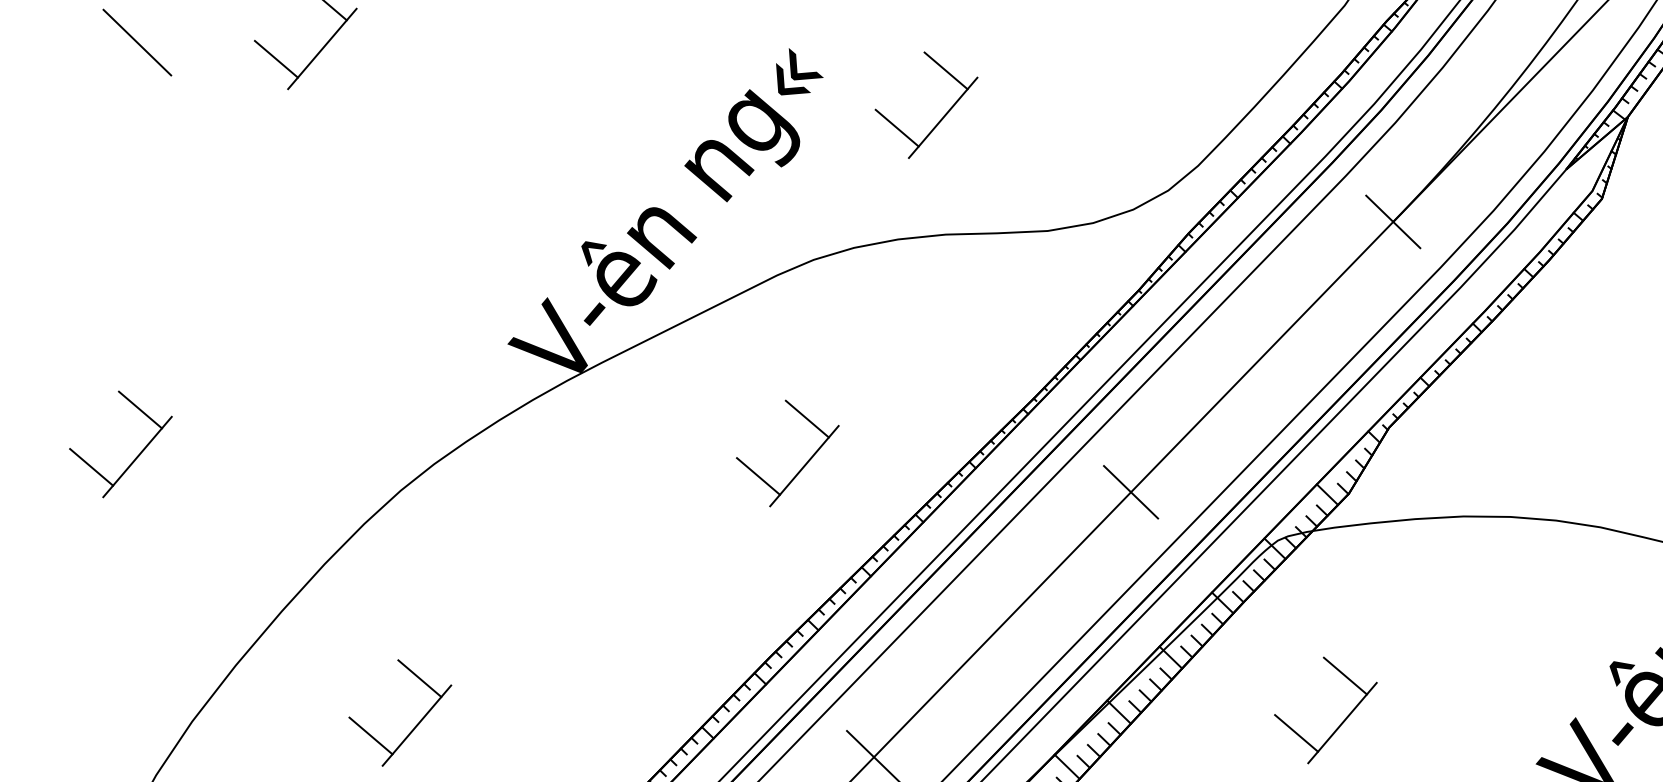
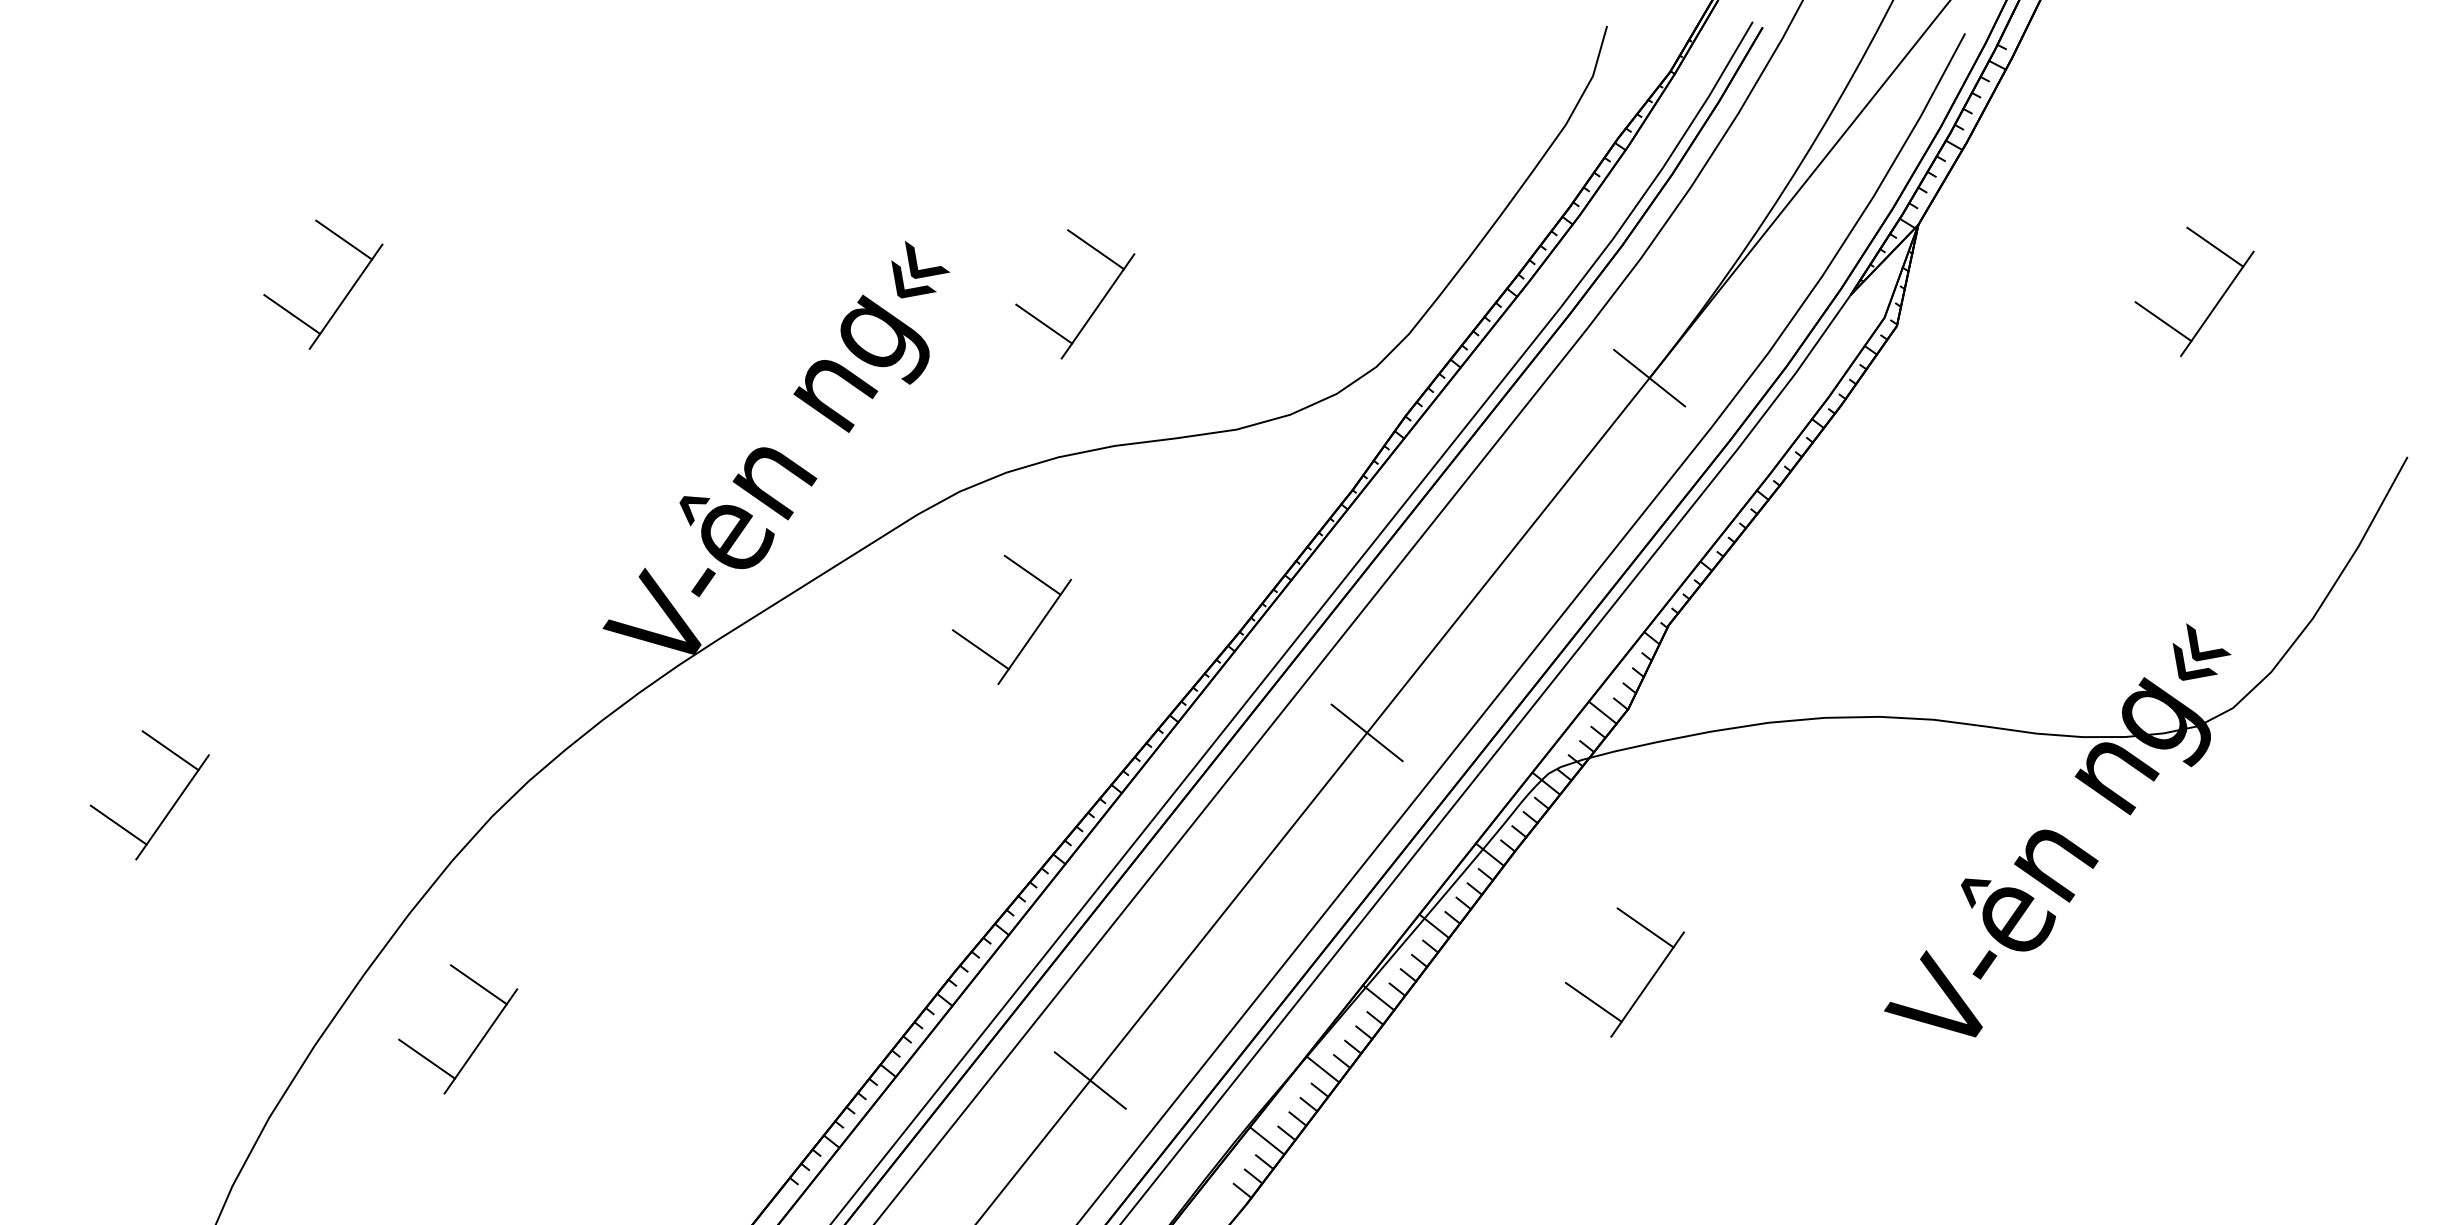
line: (137, 42) -> (123, 310), removed
part: (801, 467) -> (1031, 634), moved
part: (412, 728) -> (476, 1045), moved

